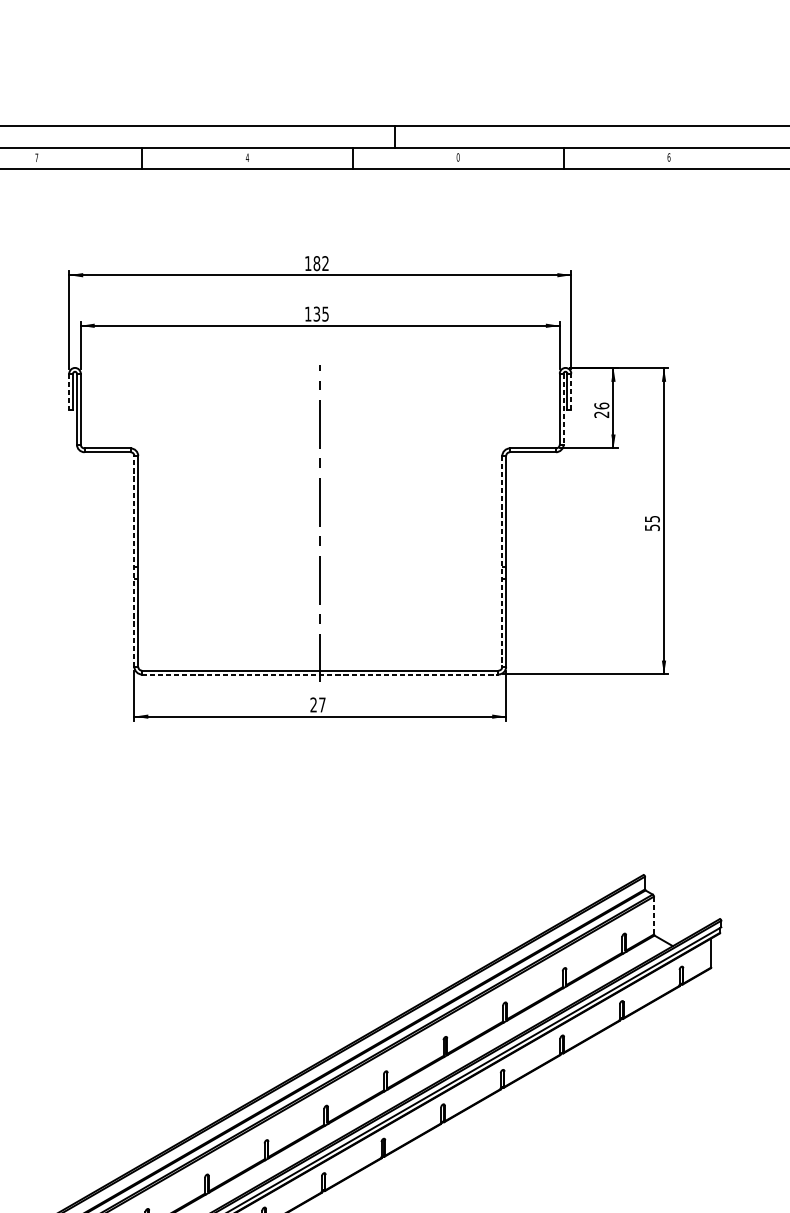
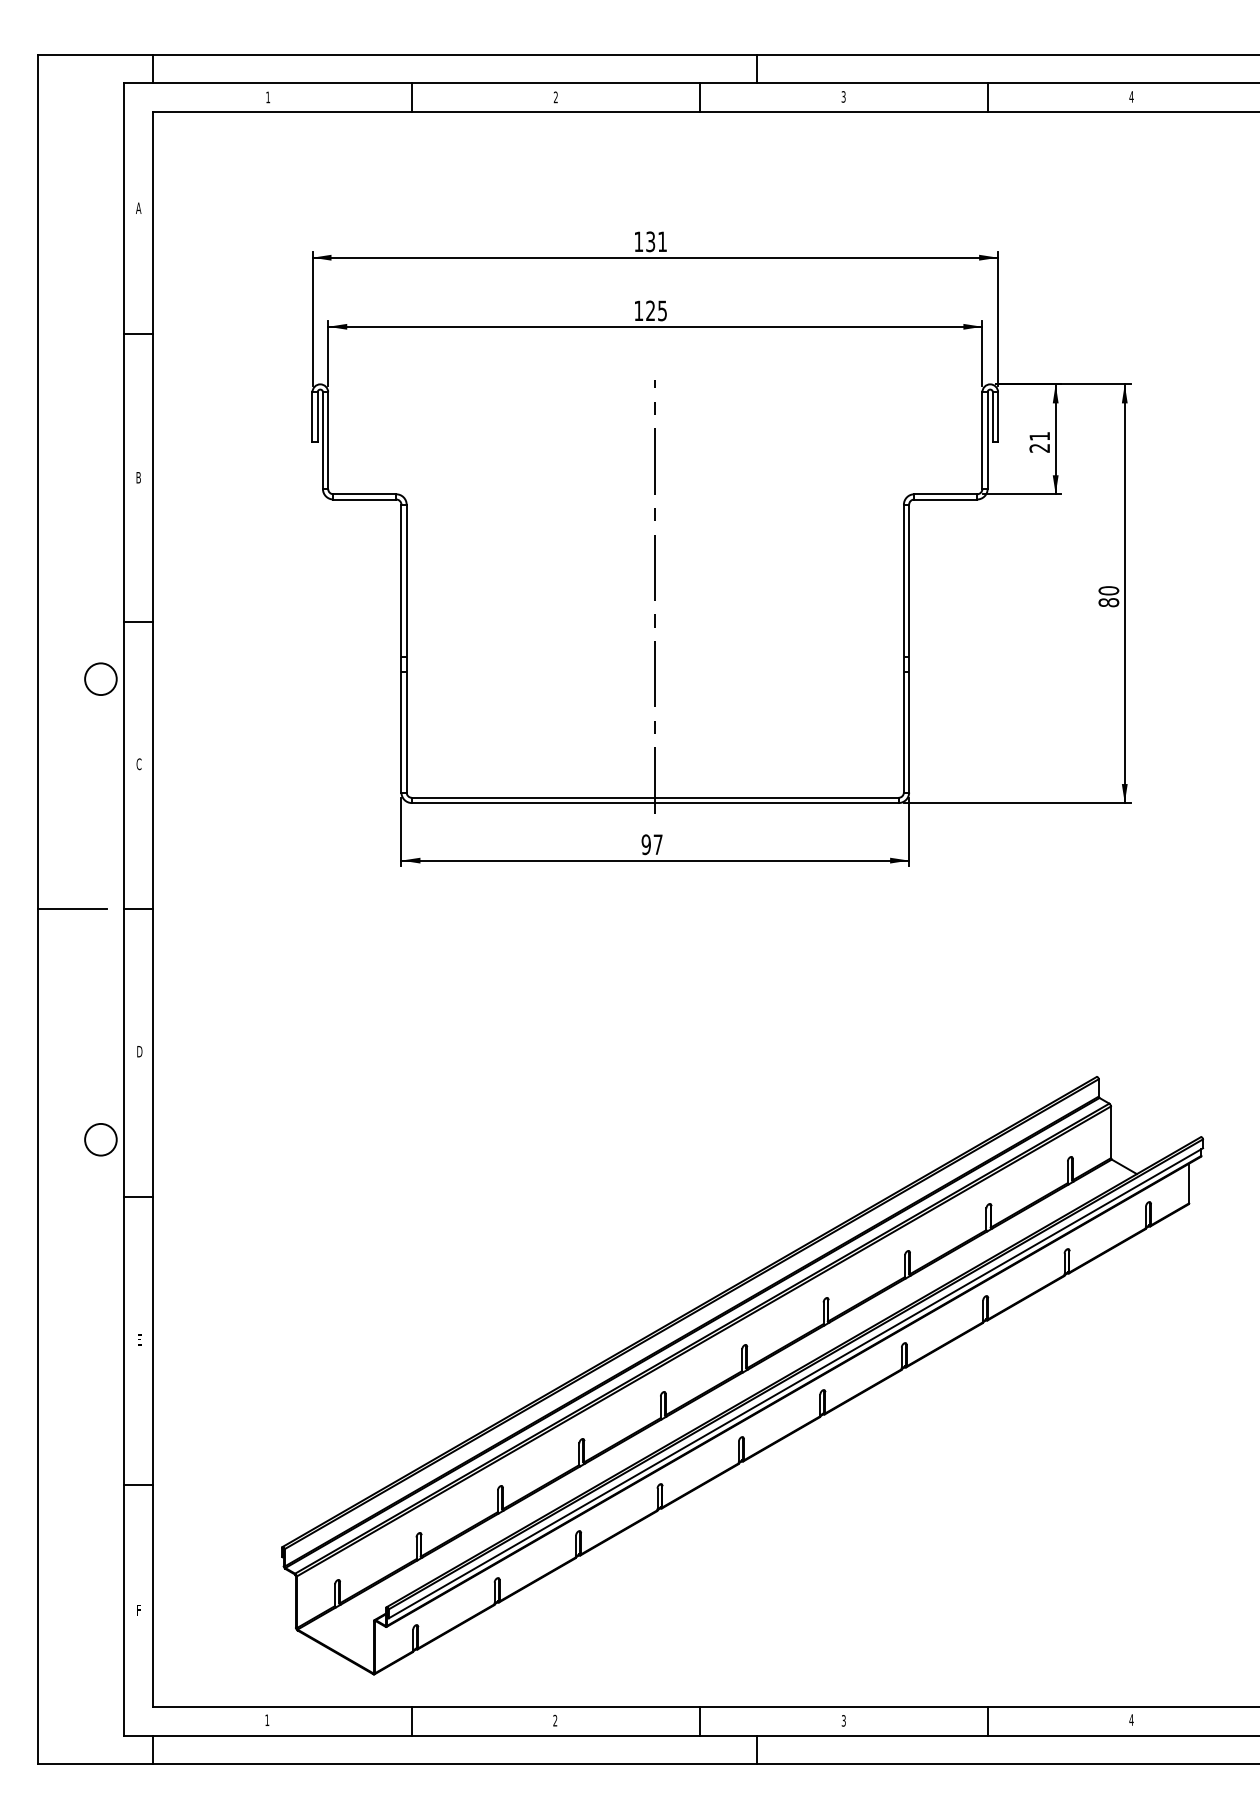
text: (37, 157) -> (268, 97), 7 -> 1
text: (247, 157) -> (555, 97), 4 -> 2
text: (458, 157) -> (843, 96), 0 -> 3
text: (668, 157) -> (1131, 96), 6 -> 4
text: (321, 263) -> (656, 241), 182 -> 131
text: (316, 313) -> (650, 310), 135 -> 125
line: (69, 392) -> (312, 417), dashed -> solid
line: (571, 392) -> (998, 417), dashed -> solid
text: (601, 405) -> (1039, 435), 26 -> 21
line: (563, 409) -> (987, 441), dashed -> solid
text: (652, 523) -> (1108, 596), 55 -> 80
line: (134, 561) -> (401, 648), dashed -> solid
line: (502, 561) -> (903, 648), dashed -> solid
line: (320, 674) -> (655, 803), dashed -> solid
text: (313, 704) -> (645, 844), 27 -> 97
line: (653, 915) -> (1110, 1132), dashed -> solid

